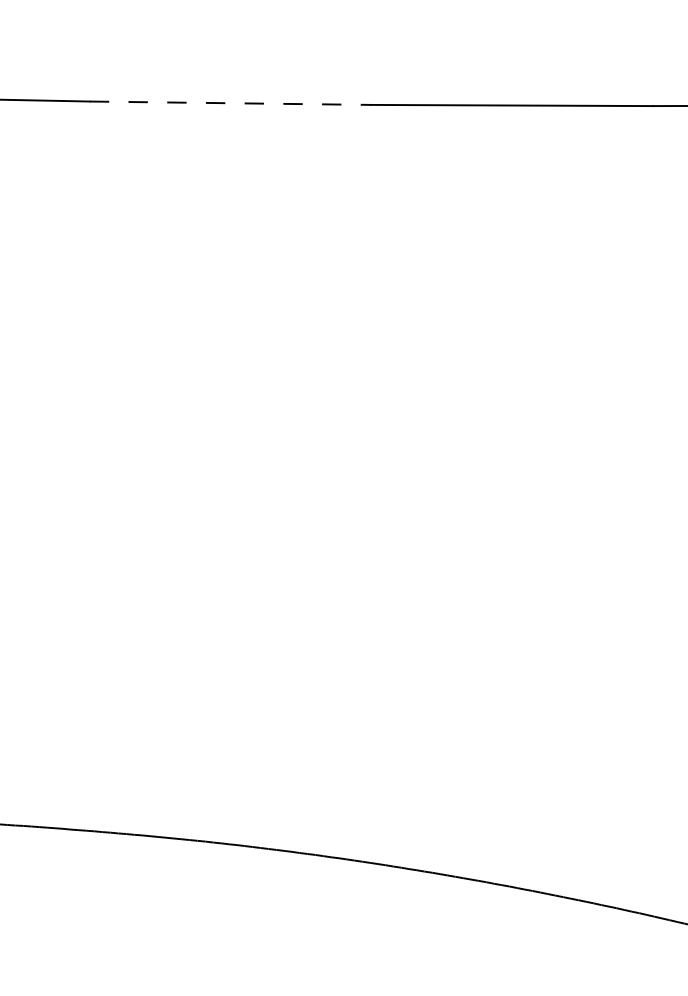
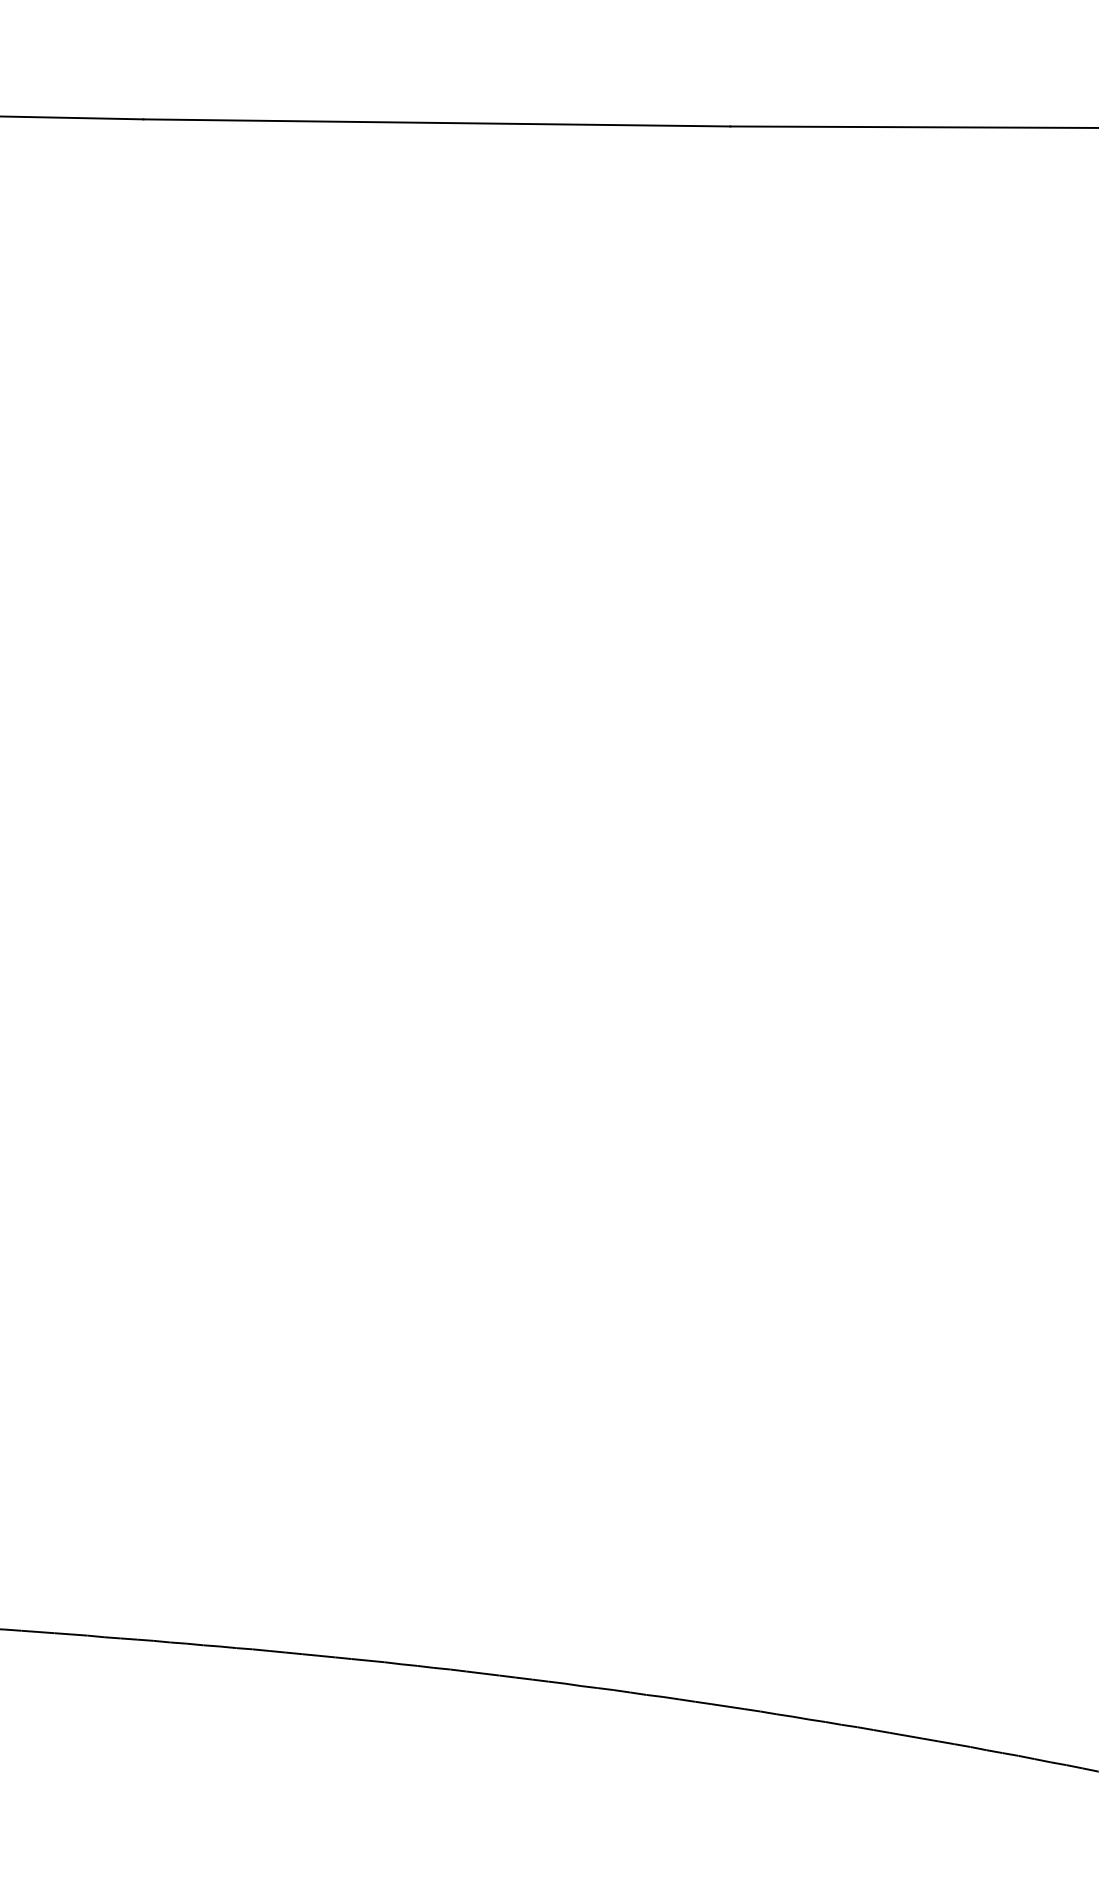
line: (230, 103) -> (436, 123), dashed -> solid

